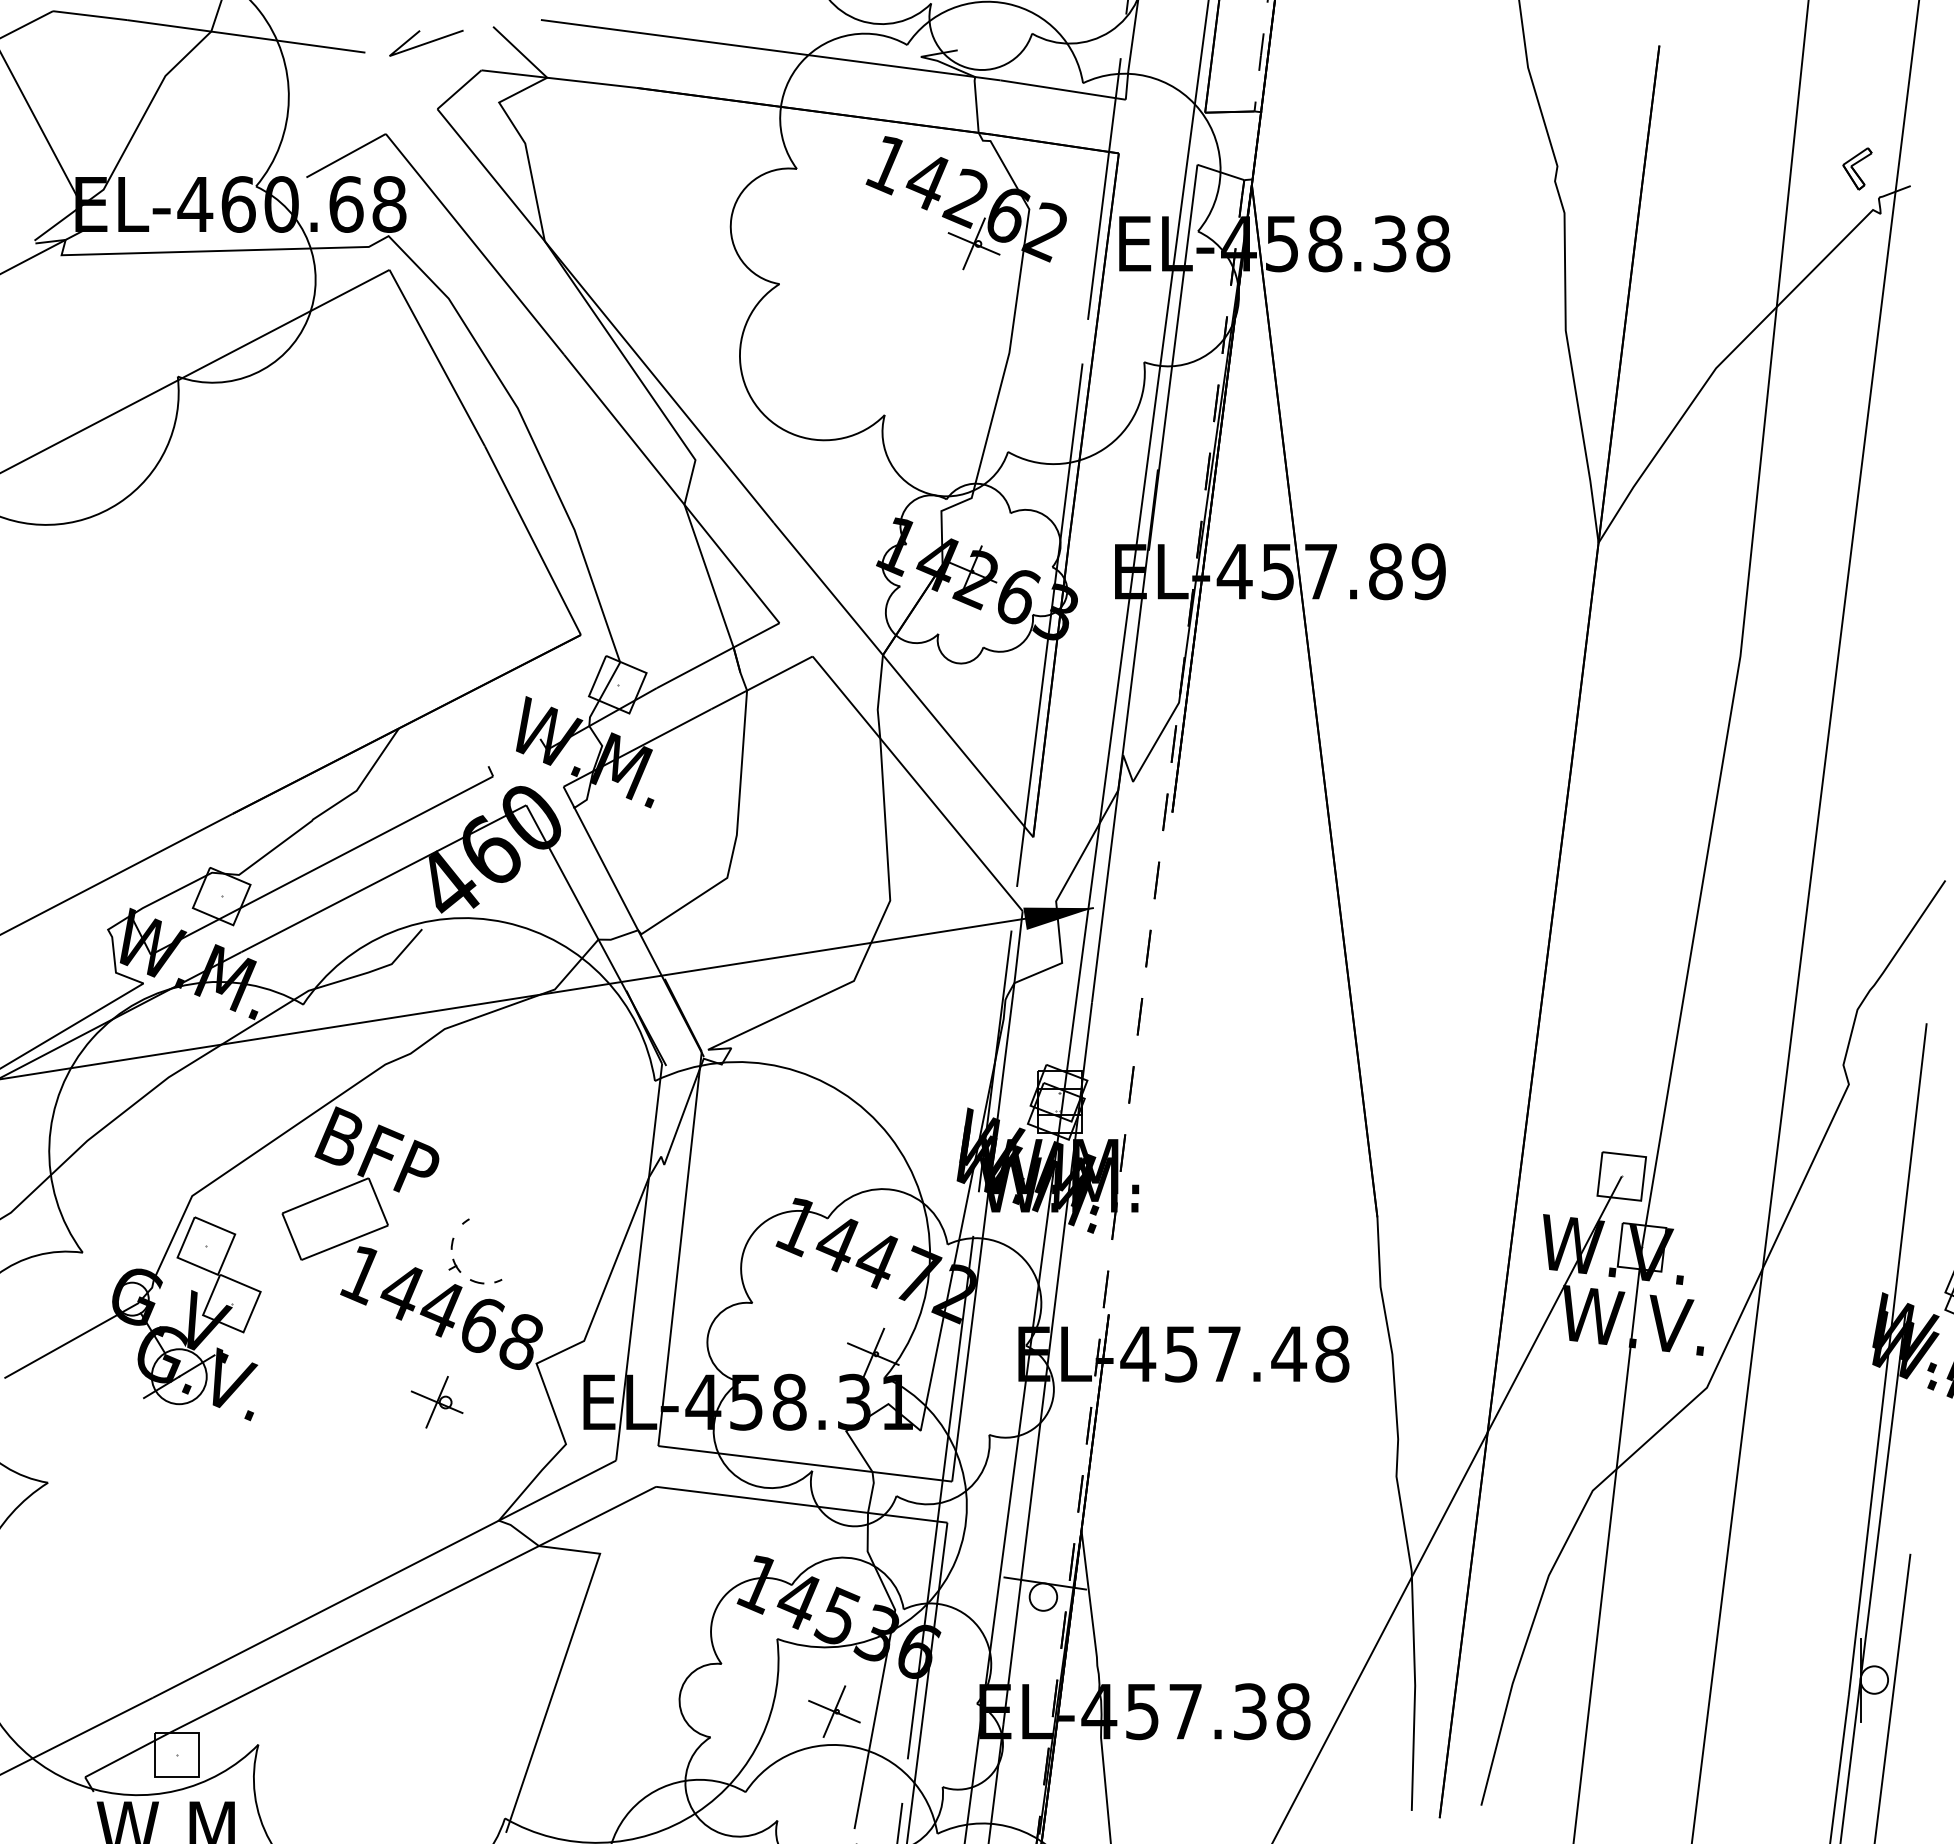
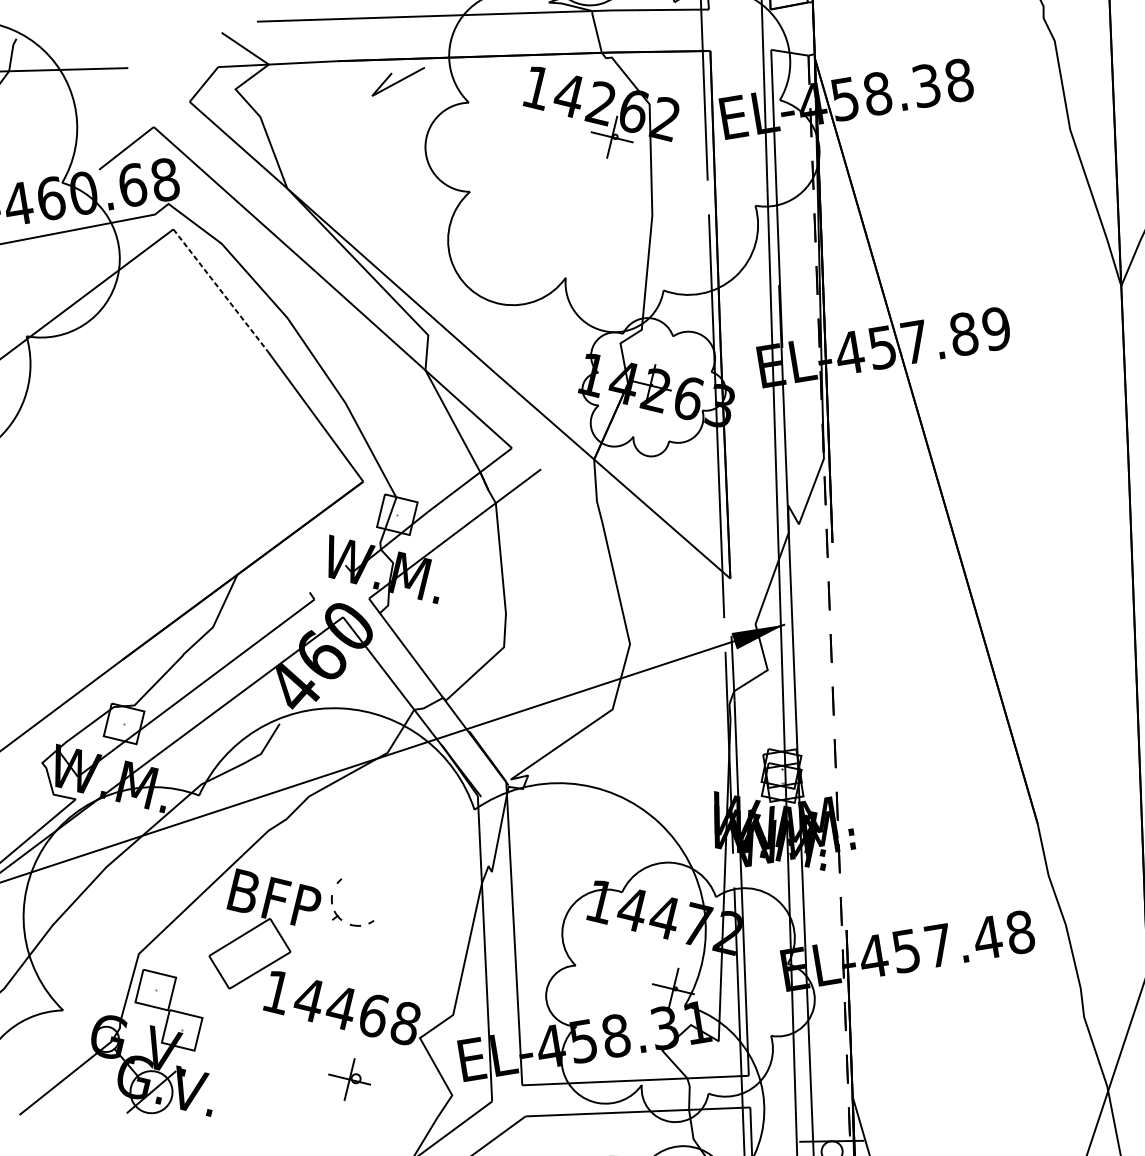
line: (426, 42) -> (398, 81), moved
line: (437, 358) -> (220, 290), solid -> dashed
line: (917, 783) -> (636, 552), removed
part: (454, 1259) -> (335, 911), moved

